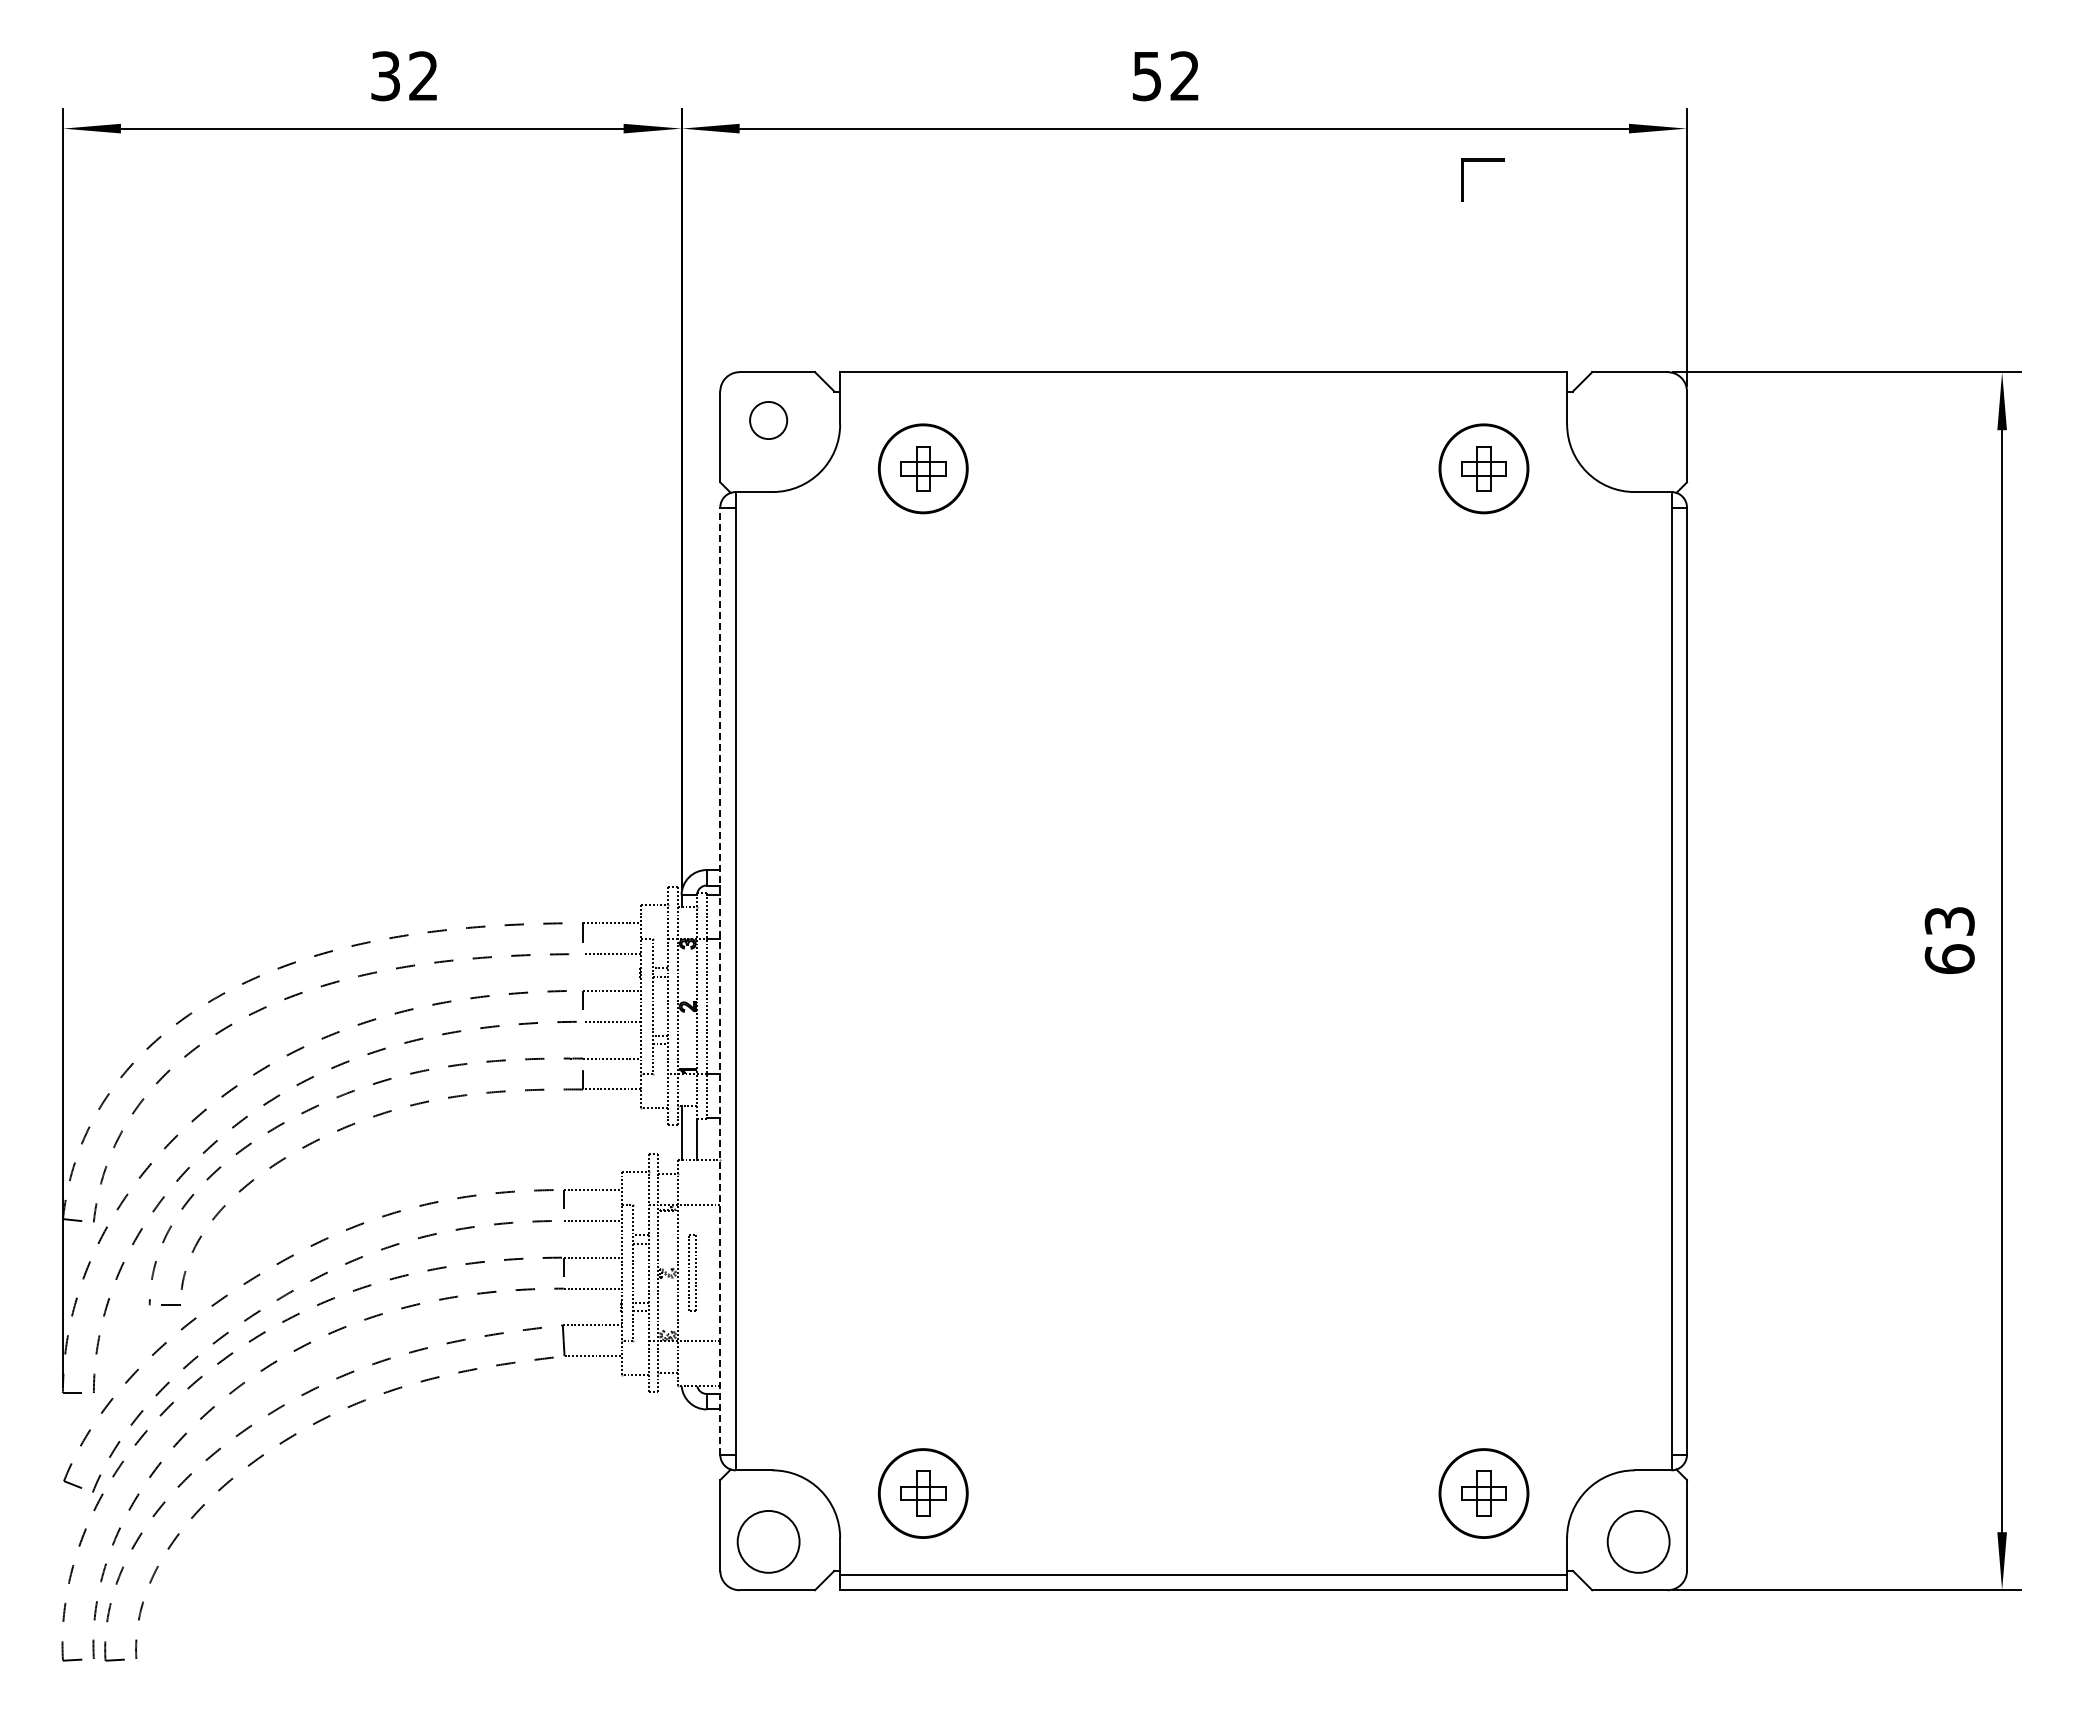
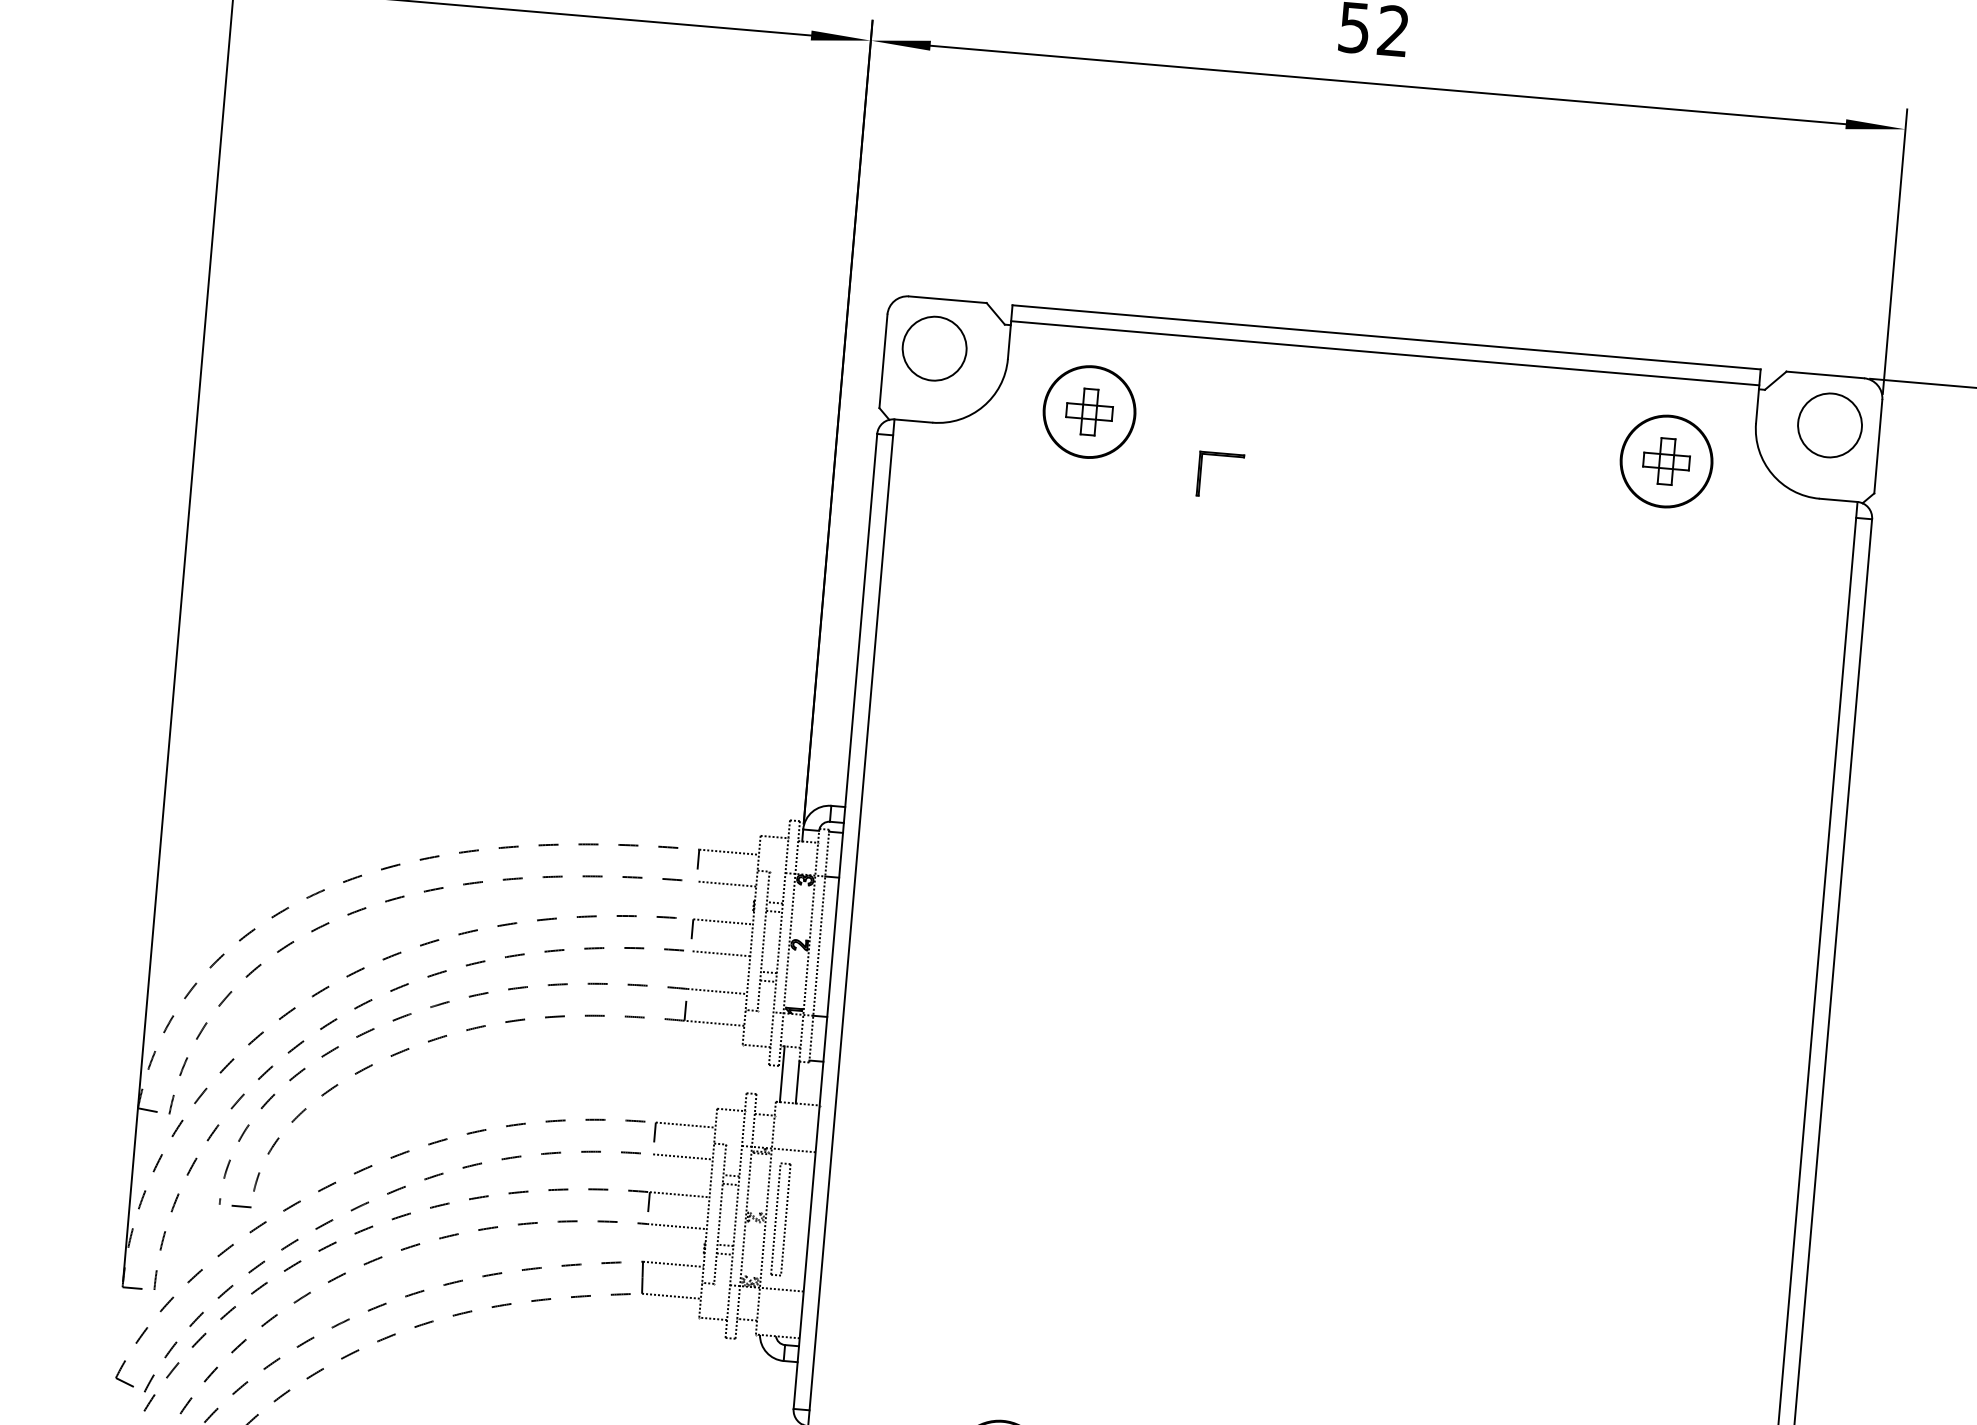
part: (1482, 161) -> (1221, 456), moved
line: (1203, 387) -> (1385, 353), added
circle: (768, 420) -> (934, 348), size x1.67
circle: (1638, 420) -> (1829, 425), added
line: (720, 981) -> (835, 921), dashed -> solid
part: (691, 1272) -> (780, 1218), size x1.43

